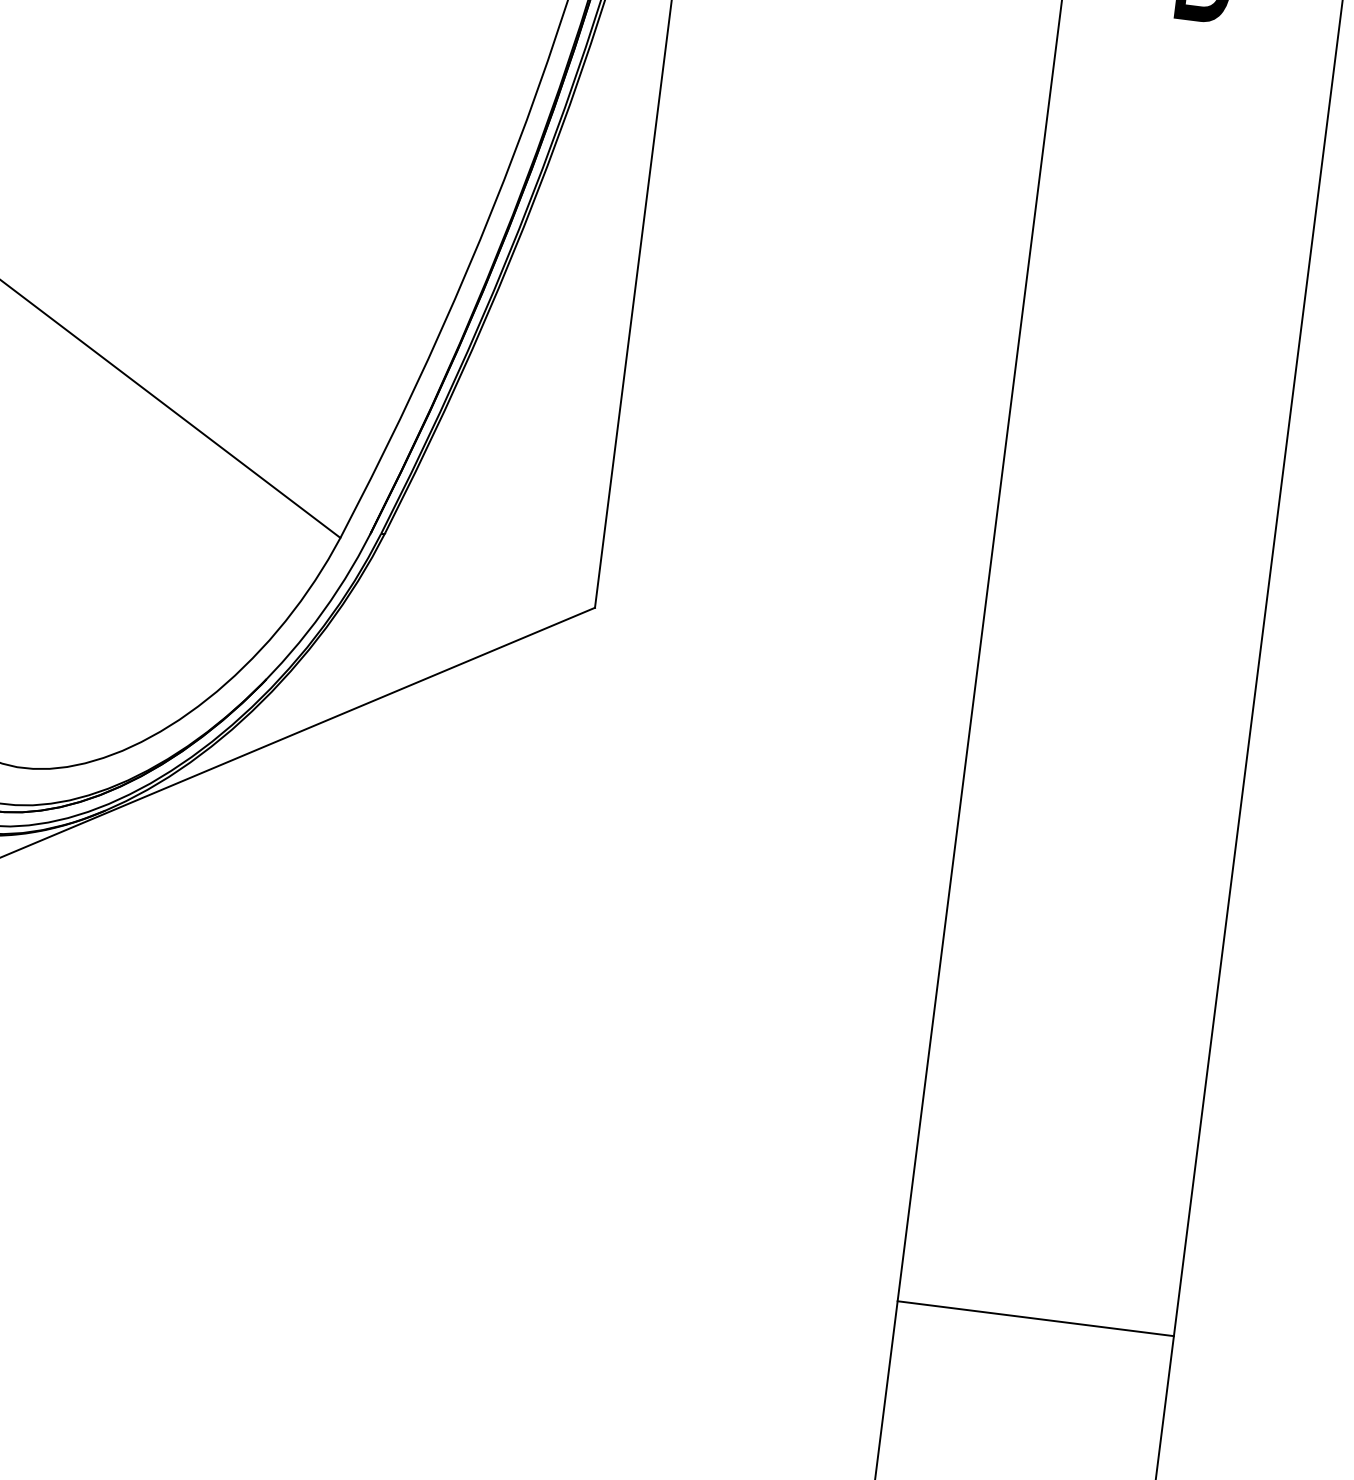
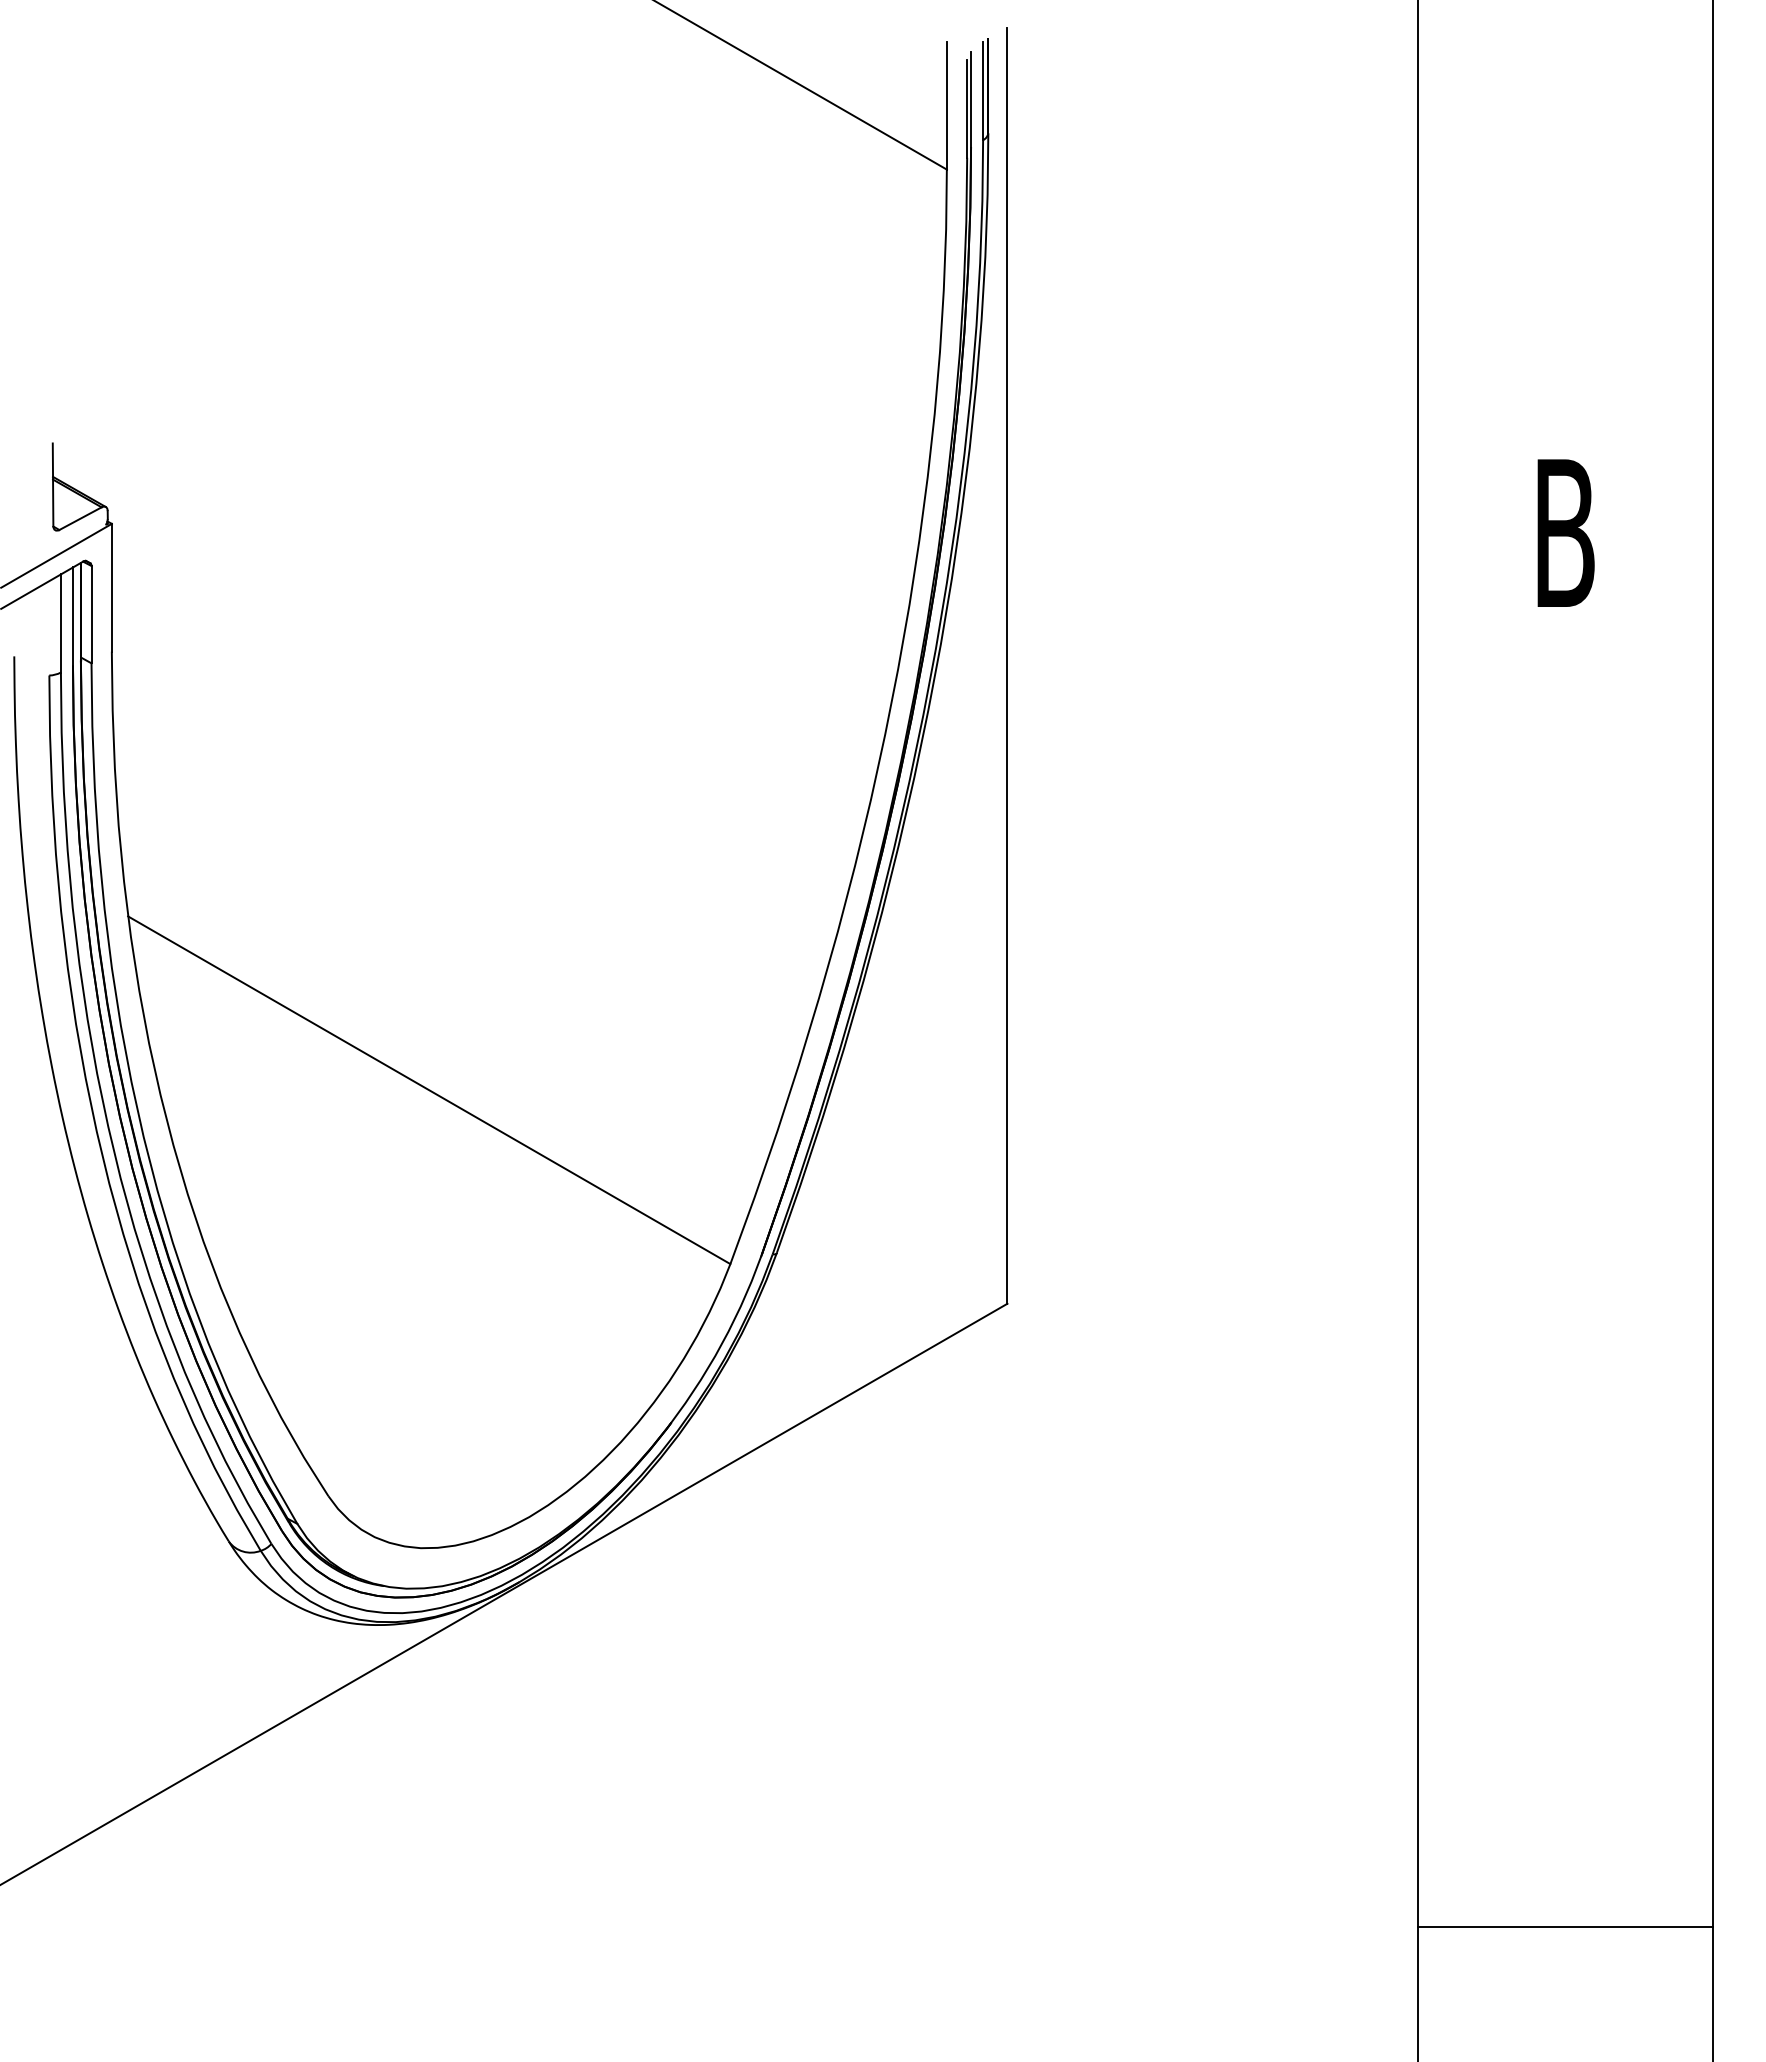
line: (1035, 1318) -> (1565, 1926), moved

